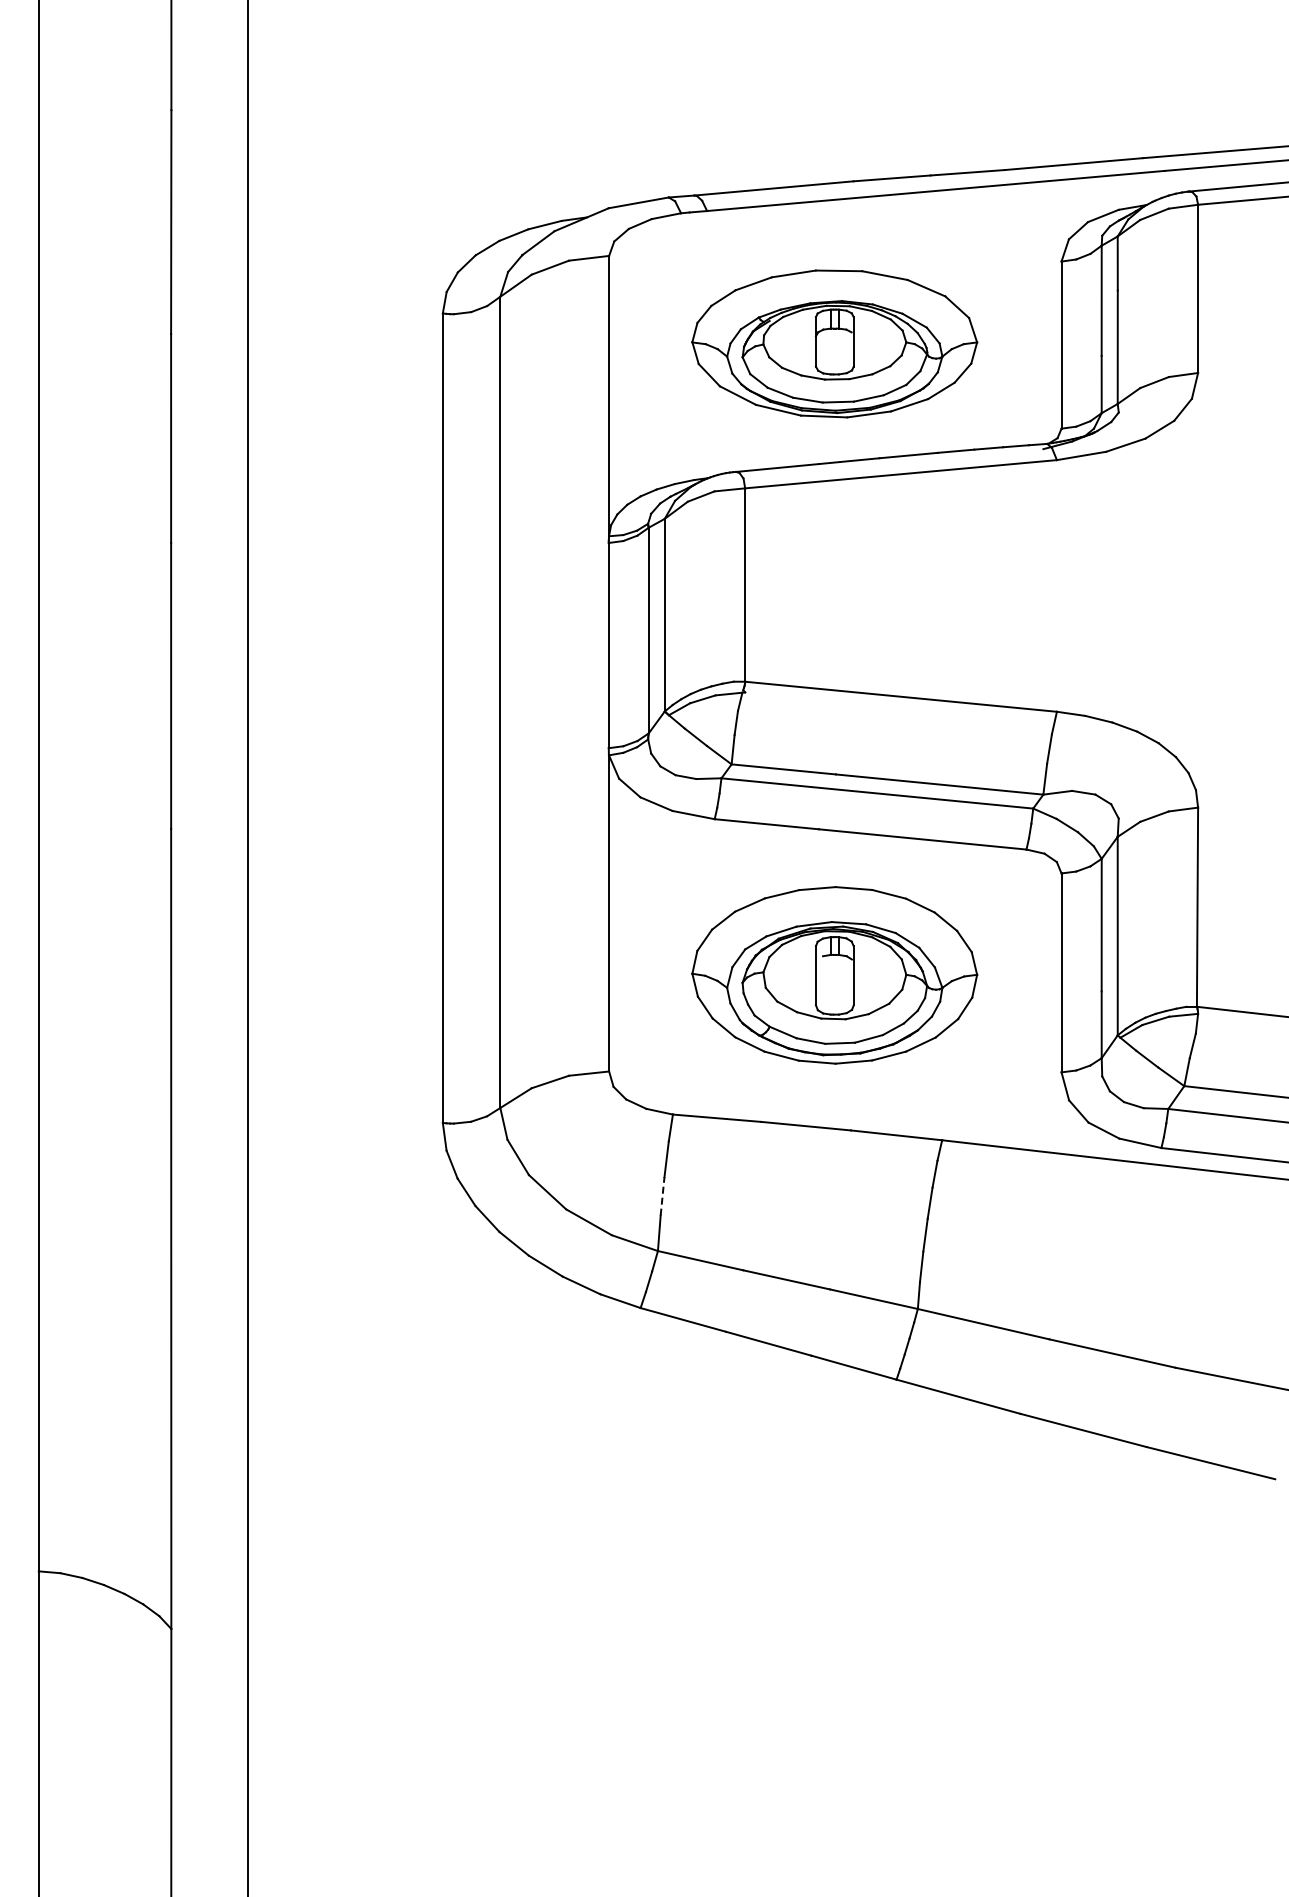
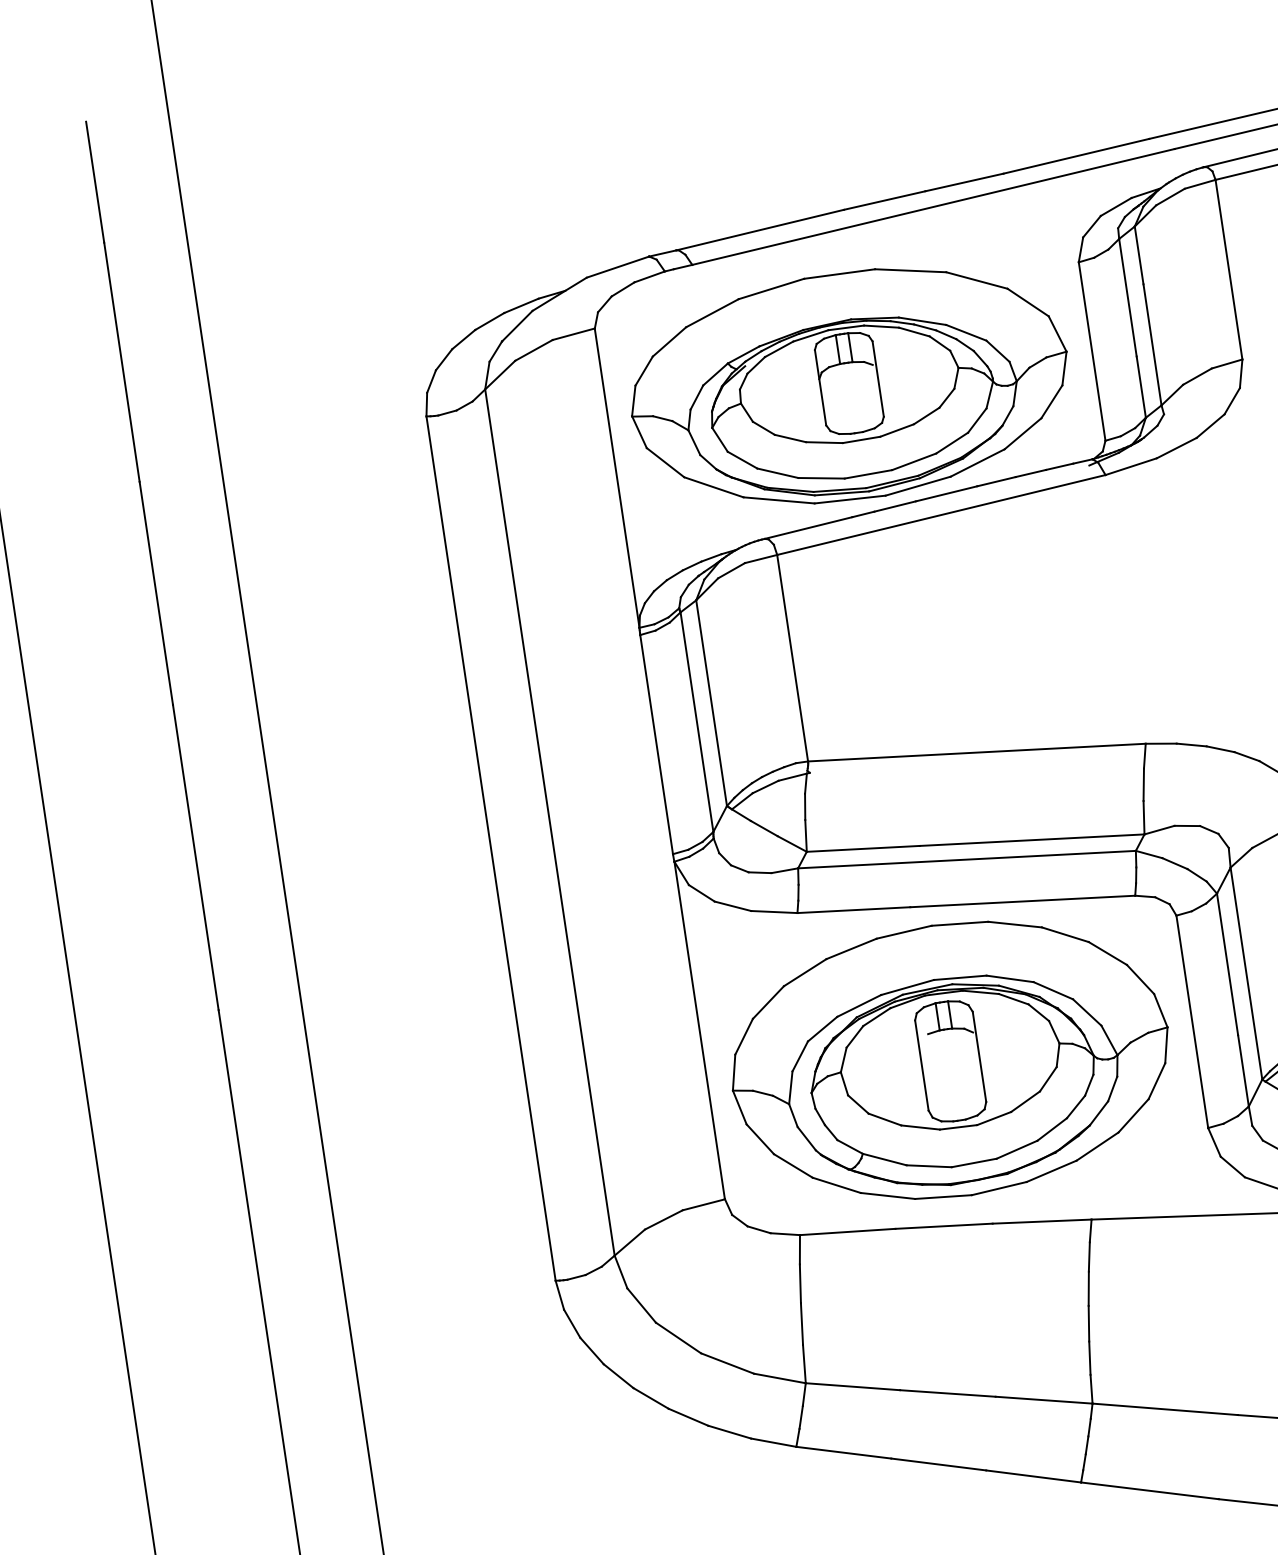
part: (834, 343) -> (849, 386), size x1.43
part: (834, 975) -> (950, 1060), size x1.43
line: (662, 1195) -> (801, 1323), dashed -> solid

